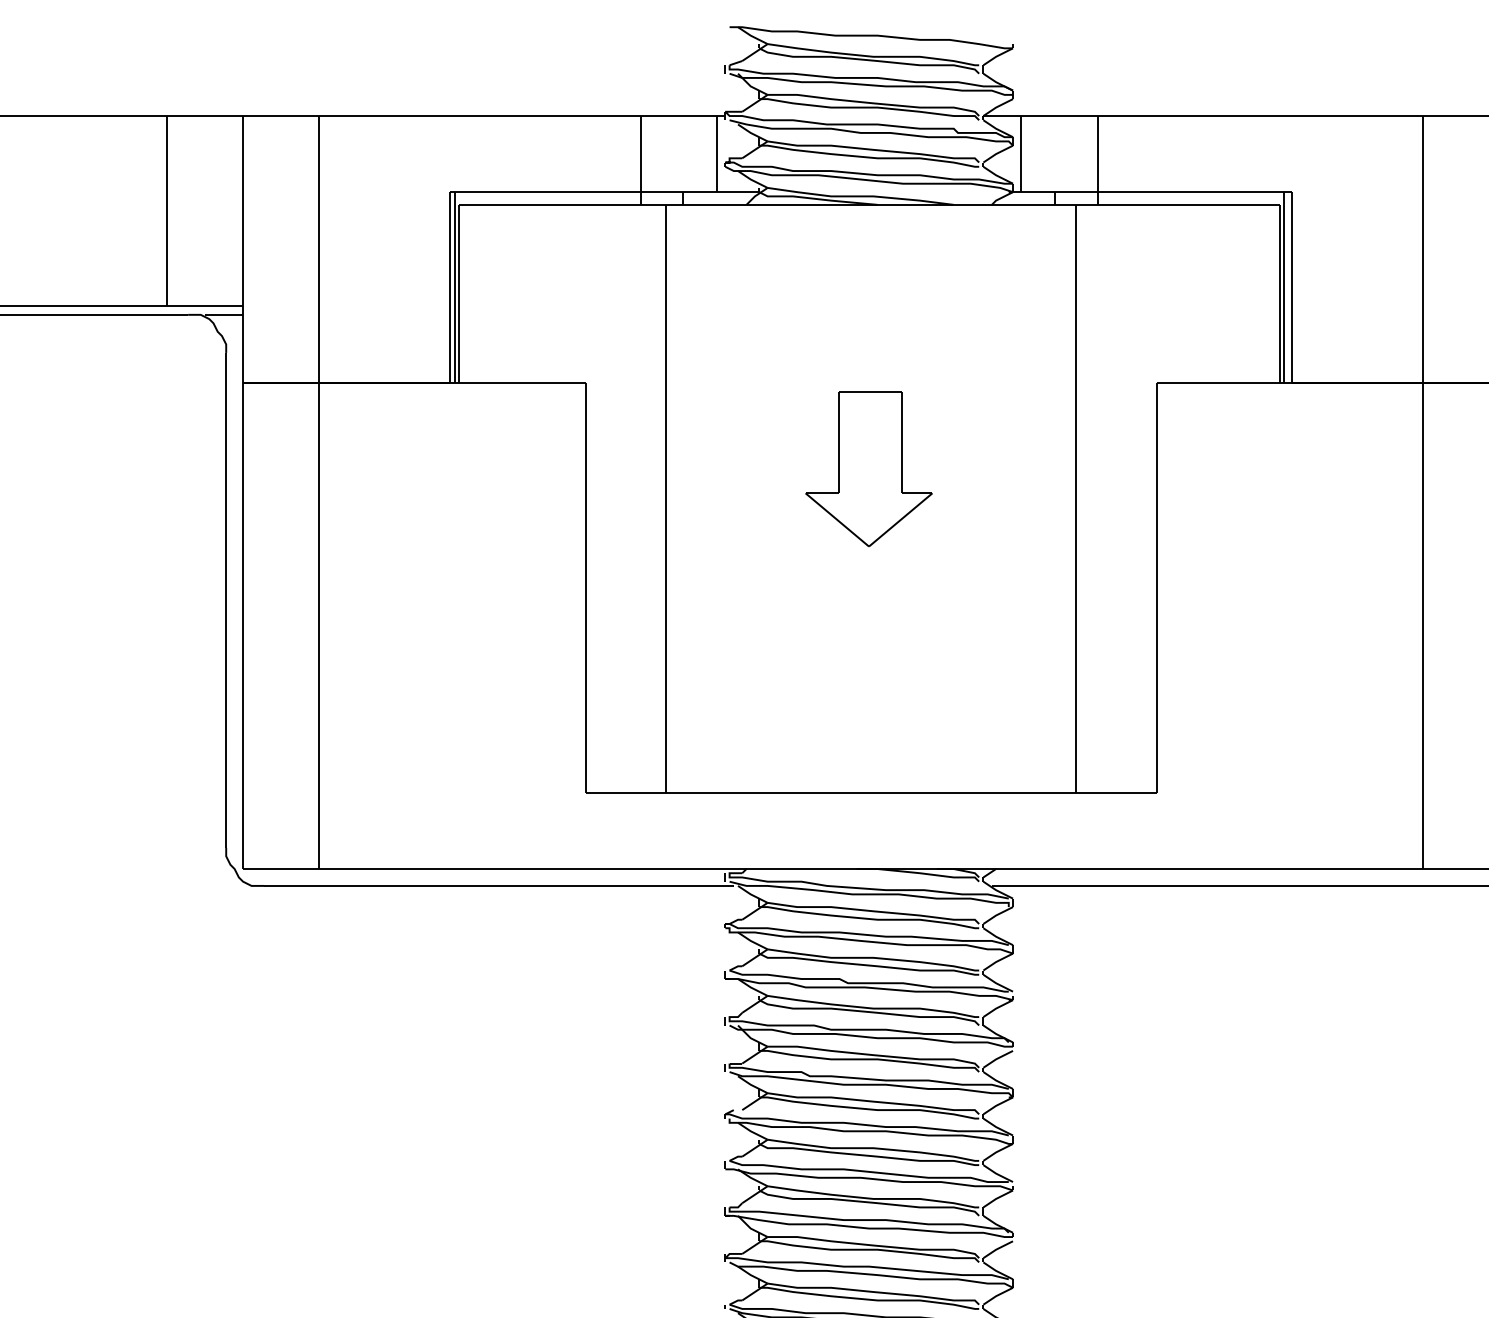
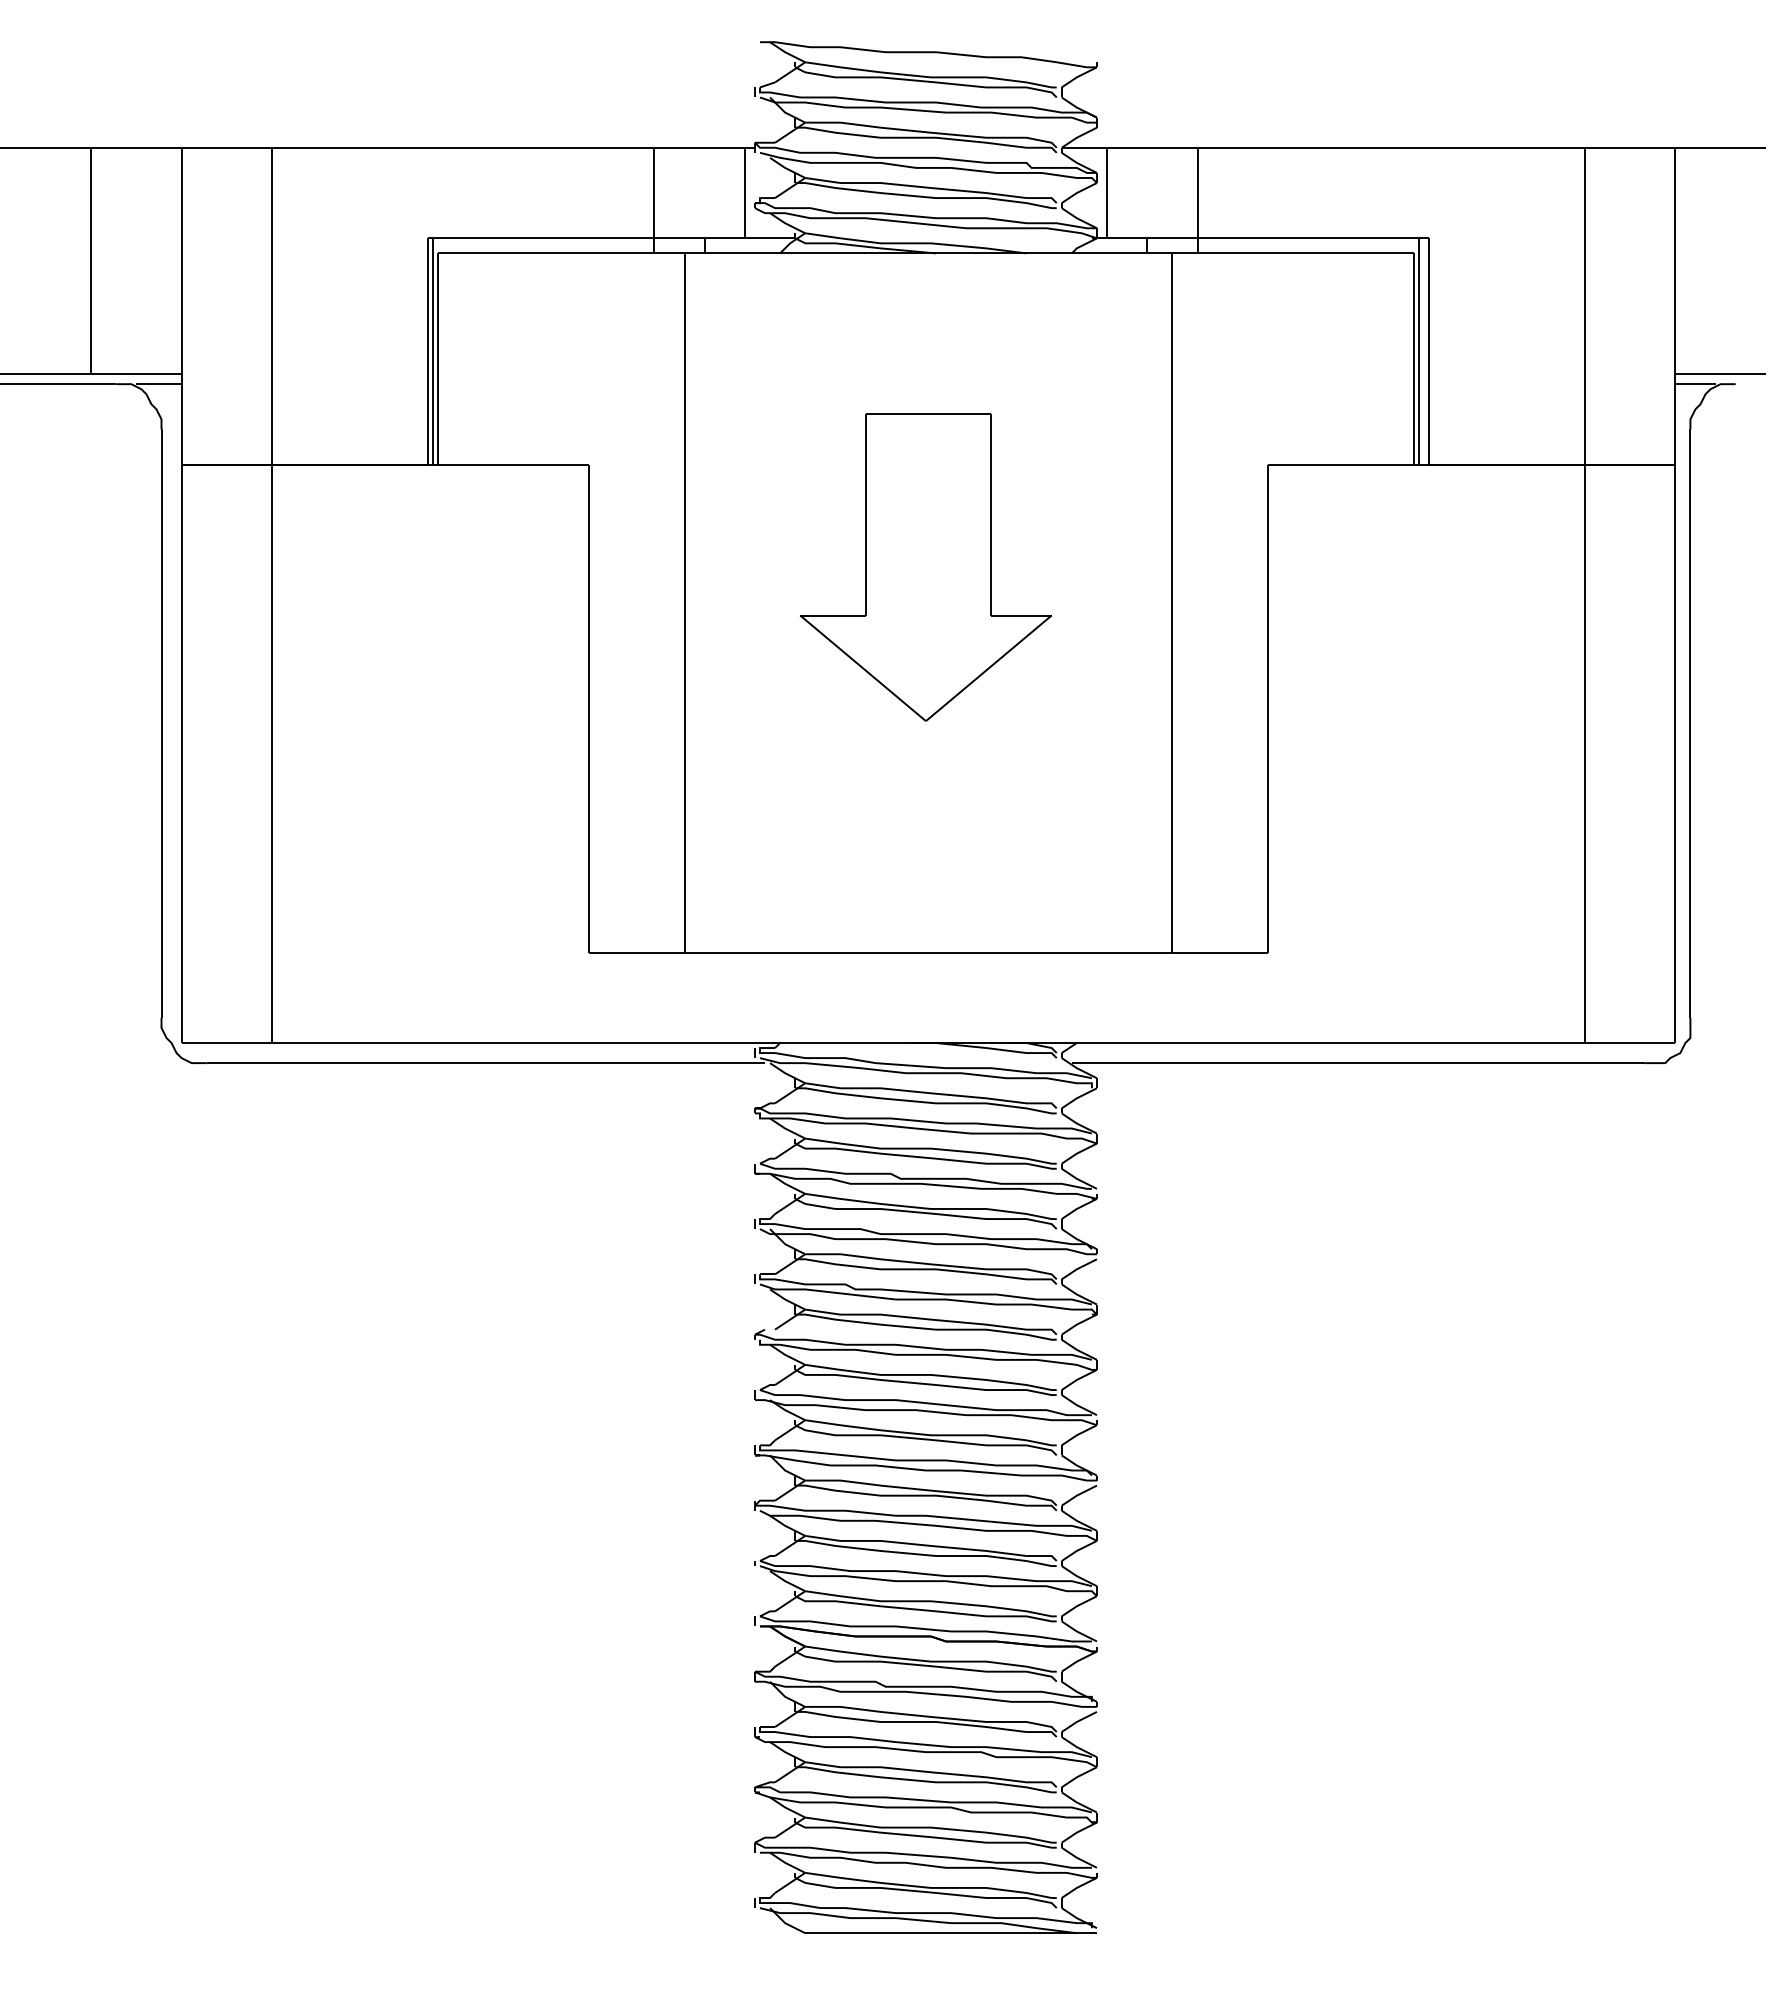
part: (868, 469) -> (925, 567), size x1.67

